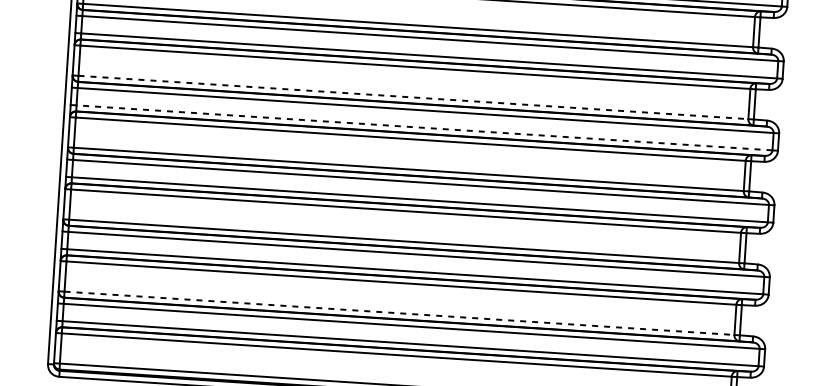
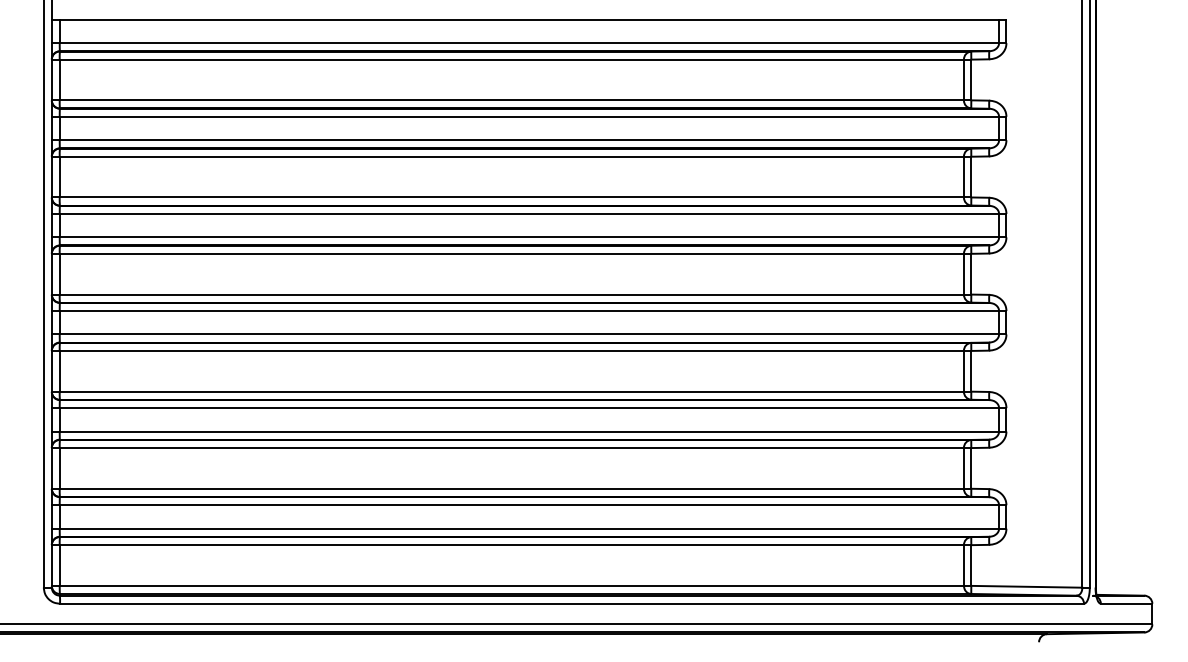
line: (413, 97) -> (512, 197), dashed -> solid
line: (424, 127) -> (529, 237), dashed -> solid
line: (399, 313) -> (512, 488), dashed -> solid

